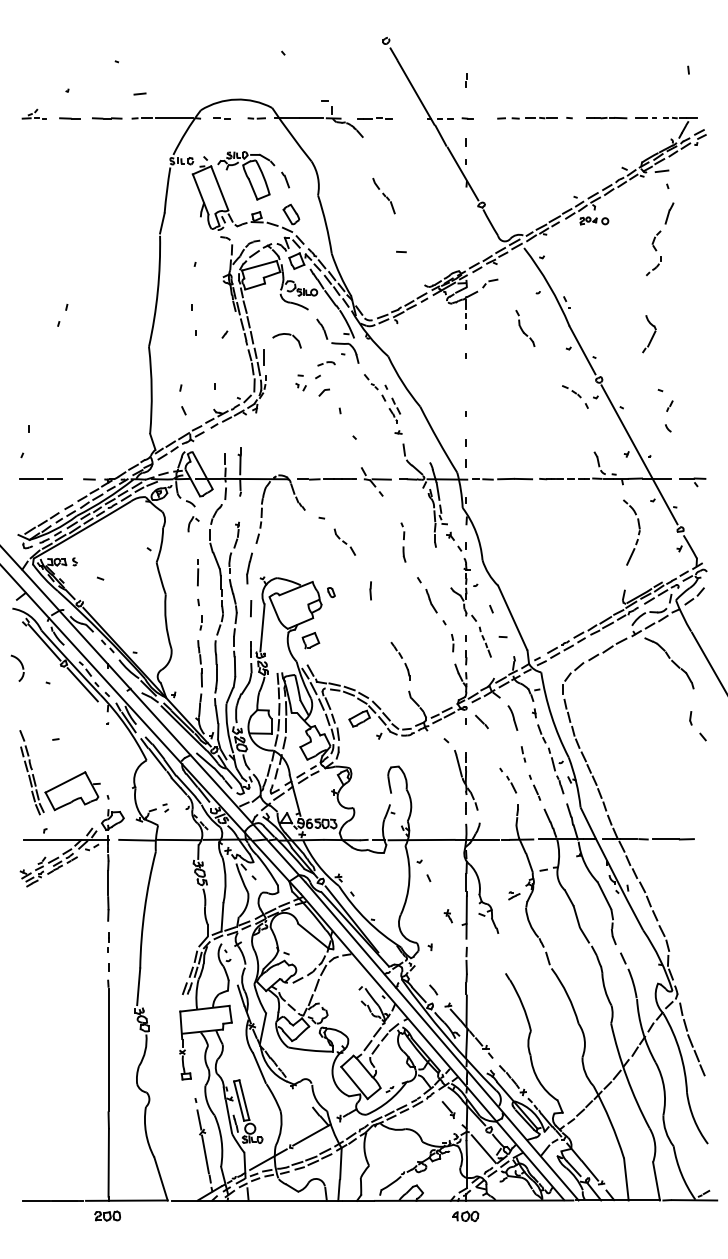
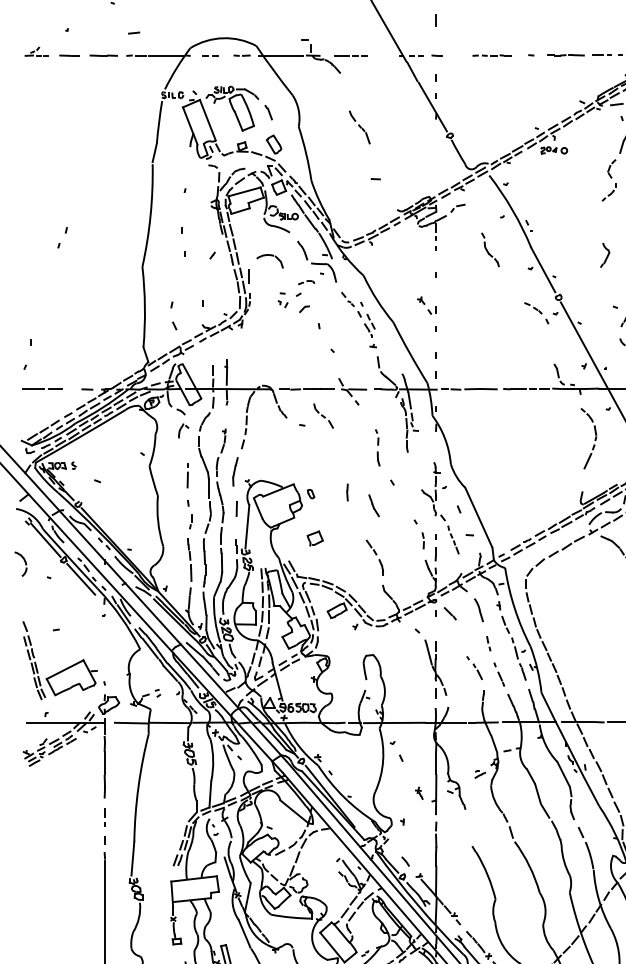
part: (527, 118) -> (492, 55), size x0.7
part: (649, 334) -> (605, 255), size x0.7
part: (344, 541) -> (323, 415), moved
part: (456, 541) -> (426, 305), moved
part: (431, 601) -> (374, 506), moved
part: (310, 640) -> (314, 538), moved

